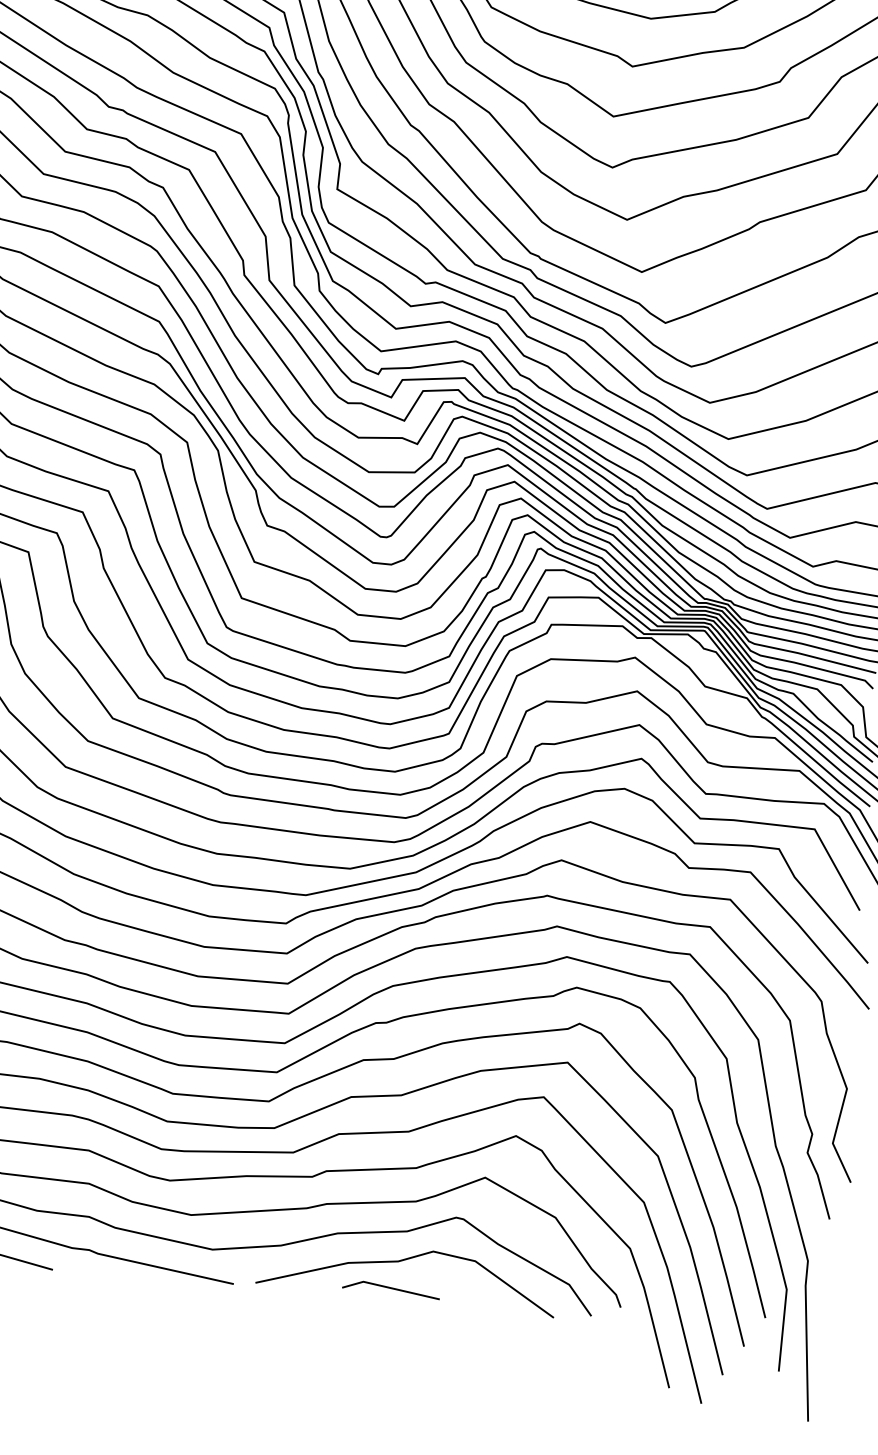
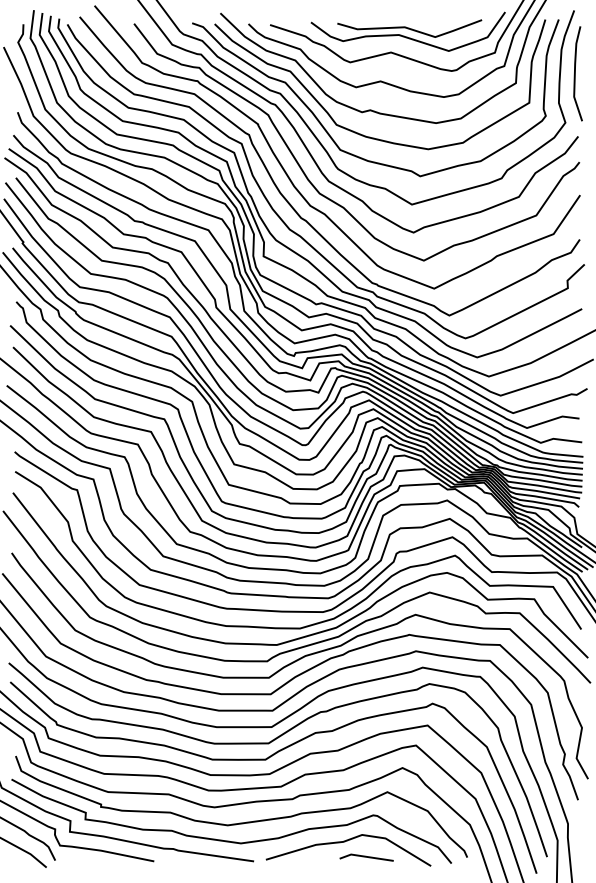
line: (390, 1289) -> (366, 857), moved

